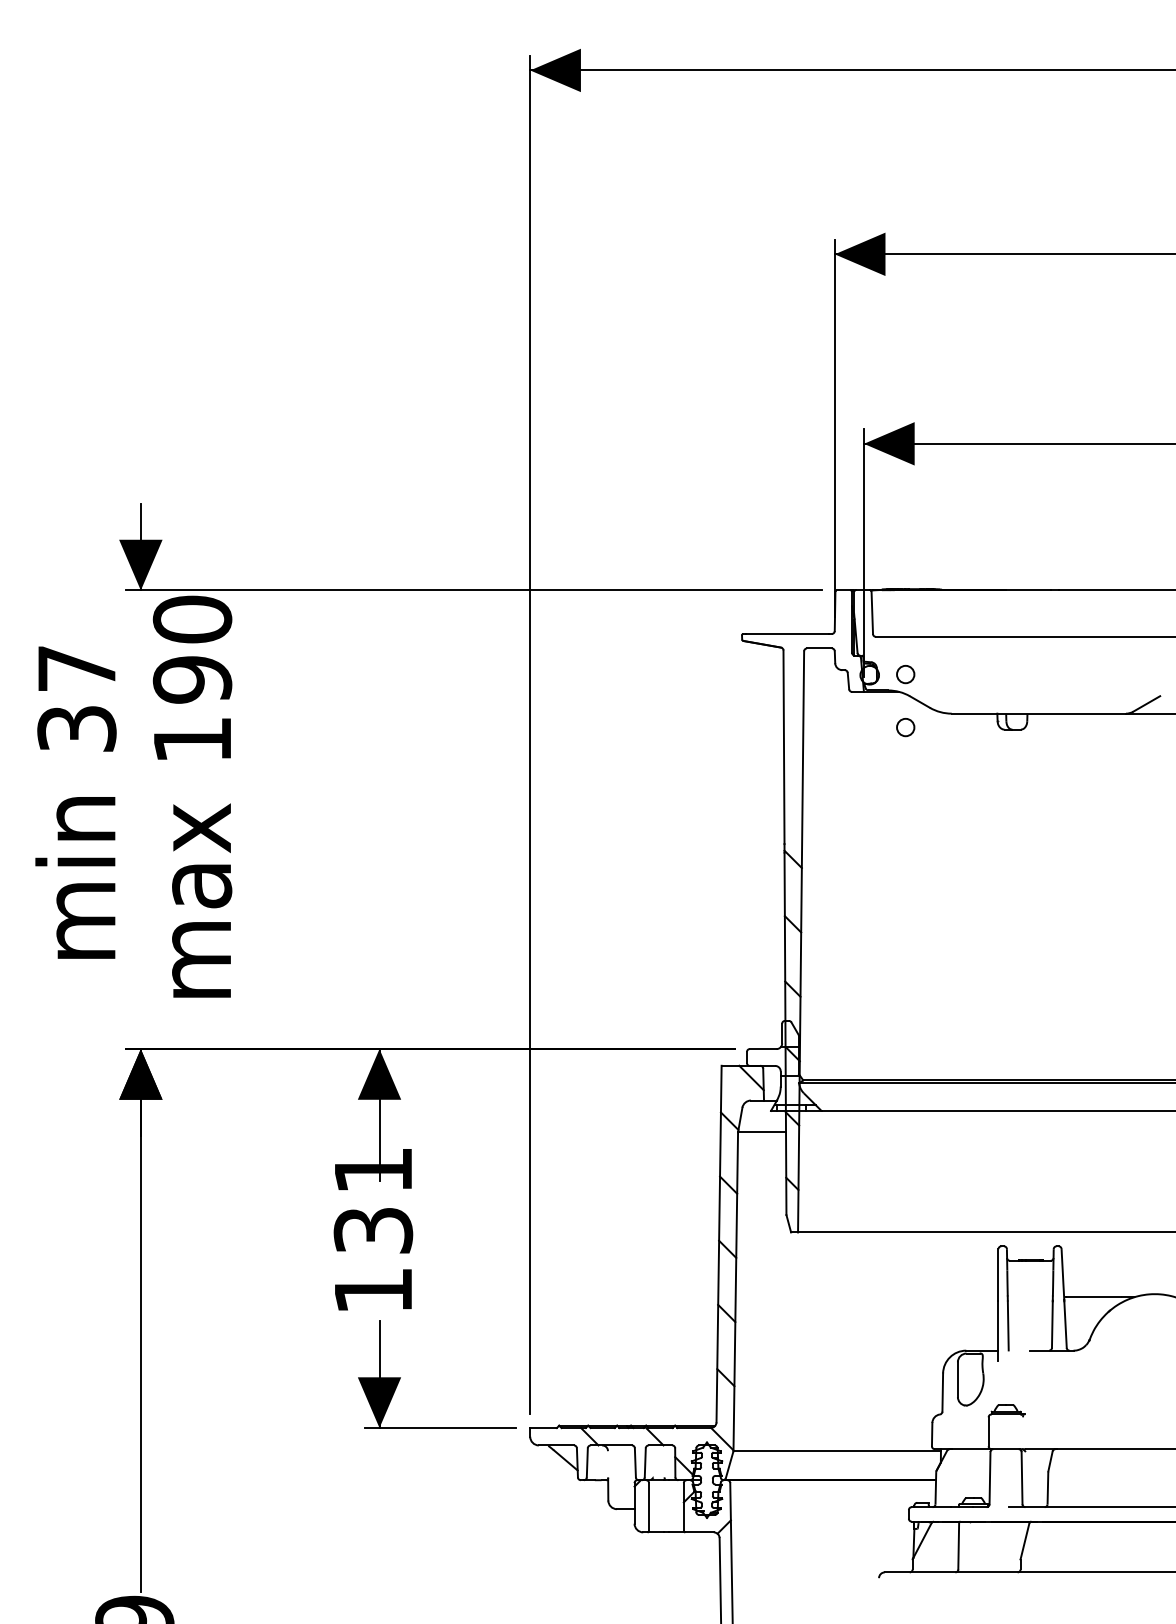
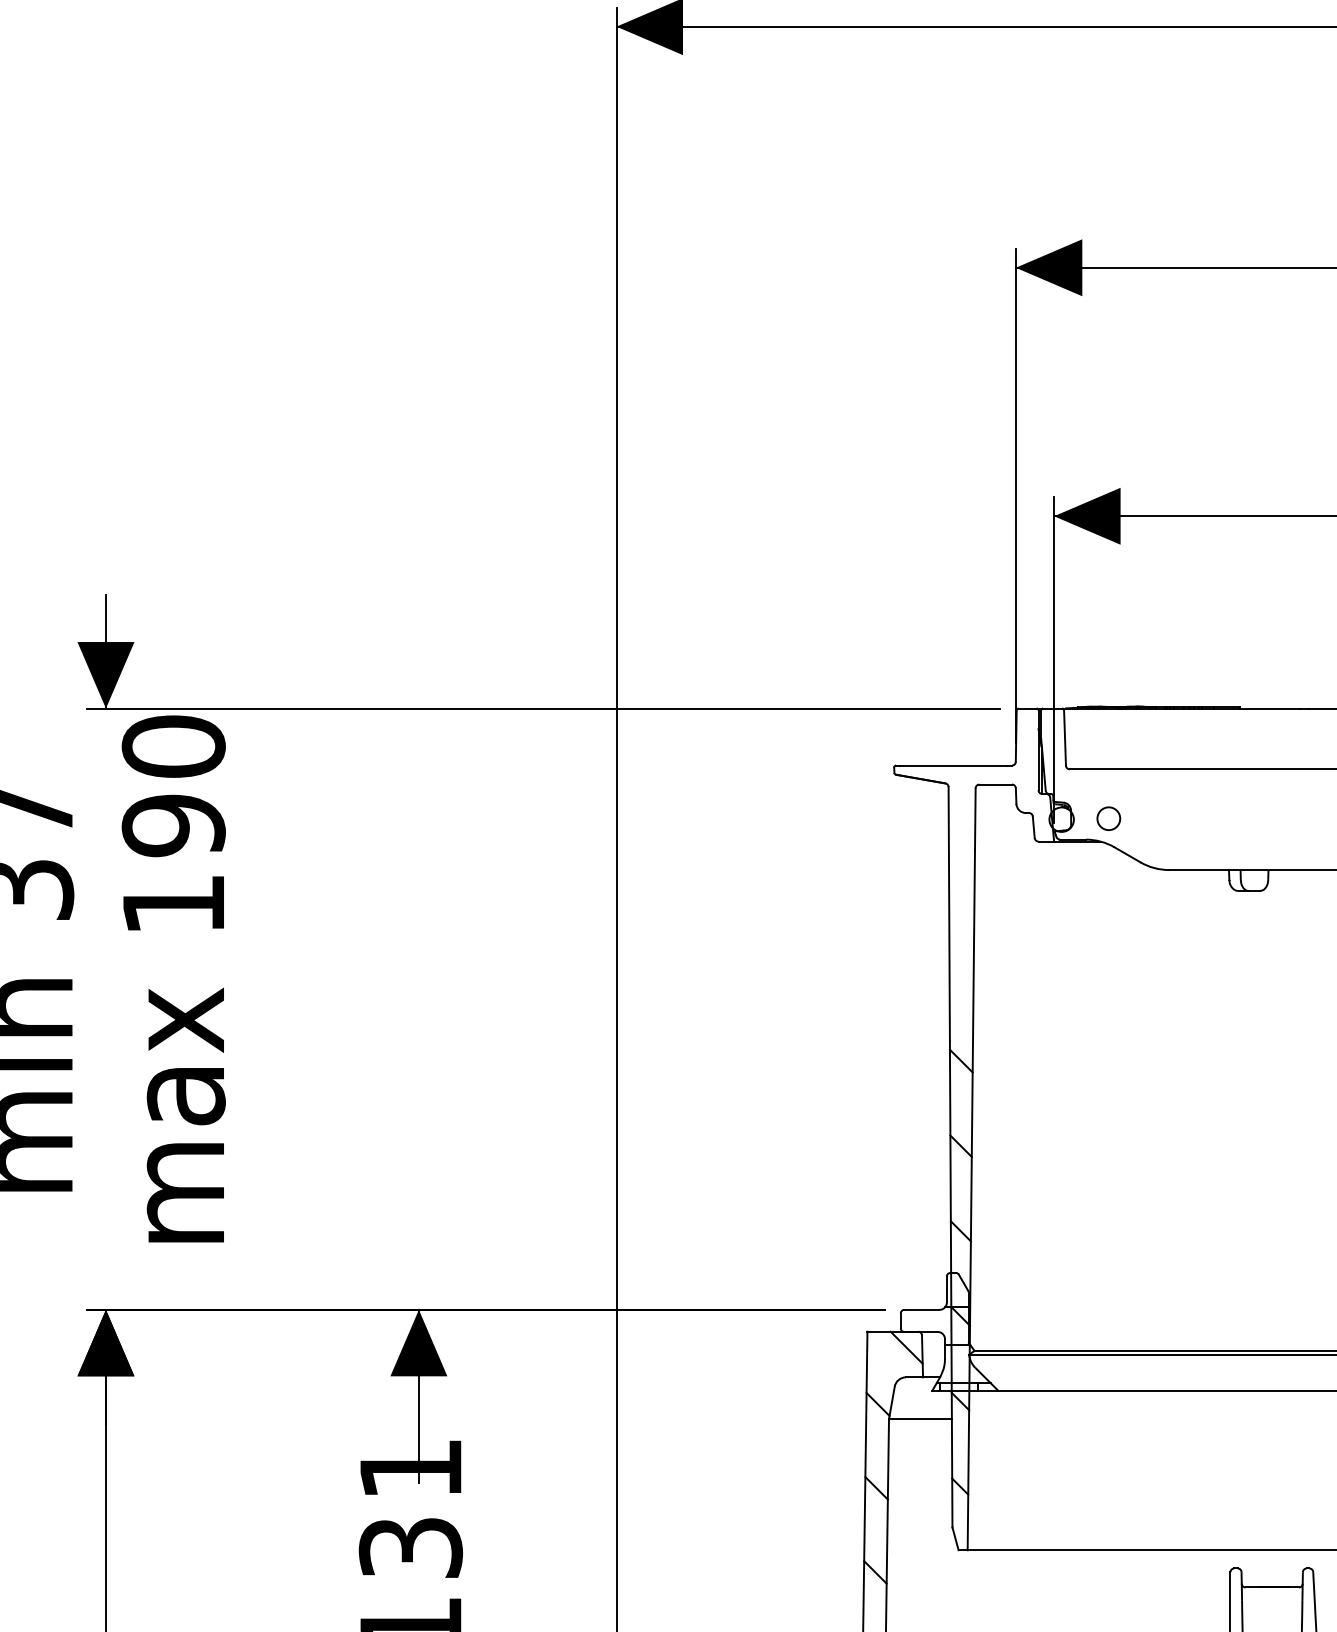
circle: (905, 727) -> (1108, 888), removed

